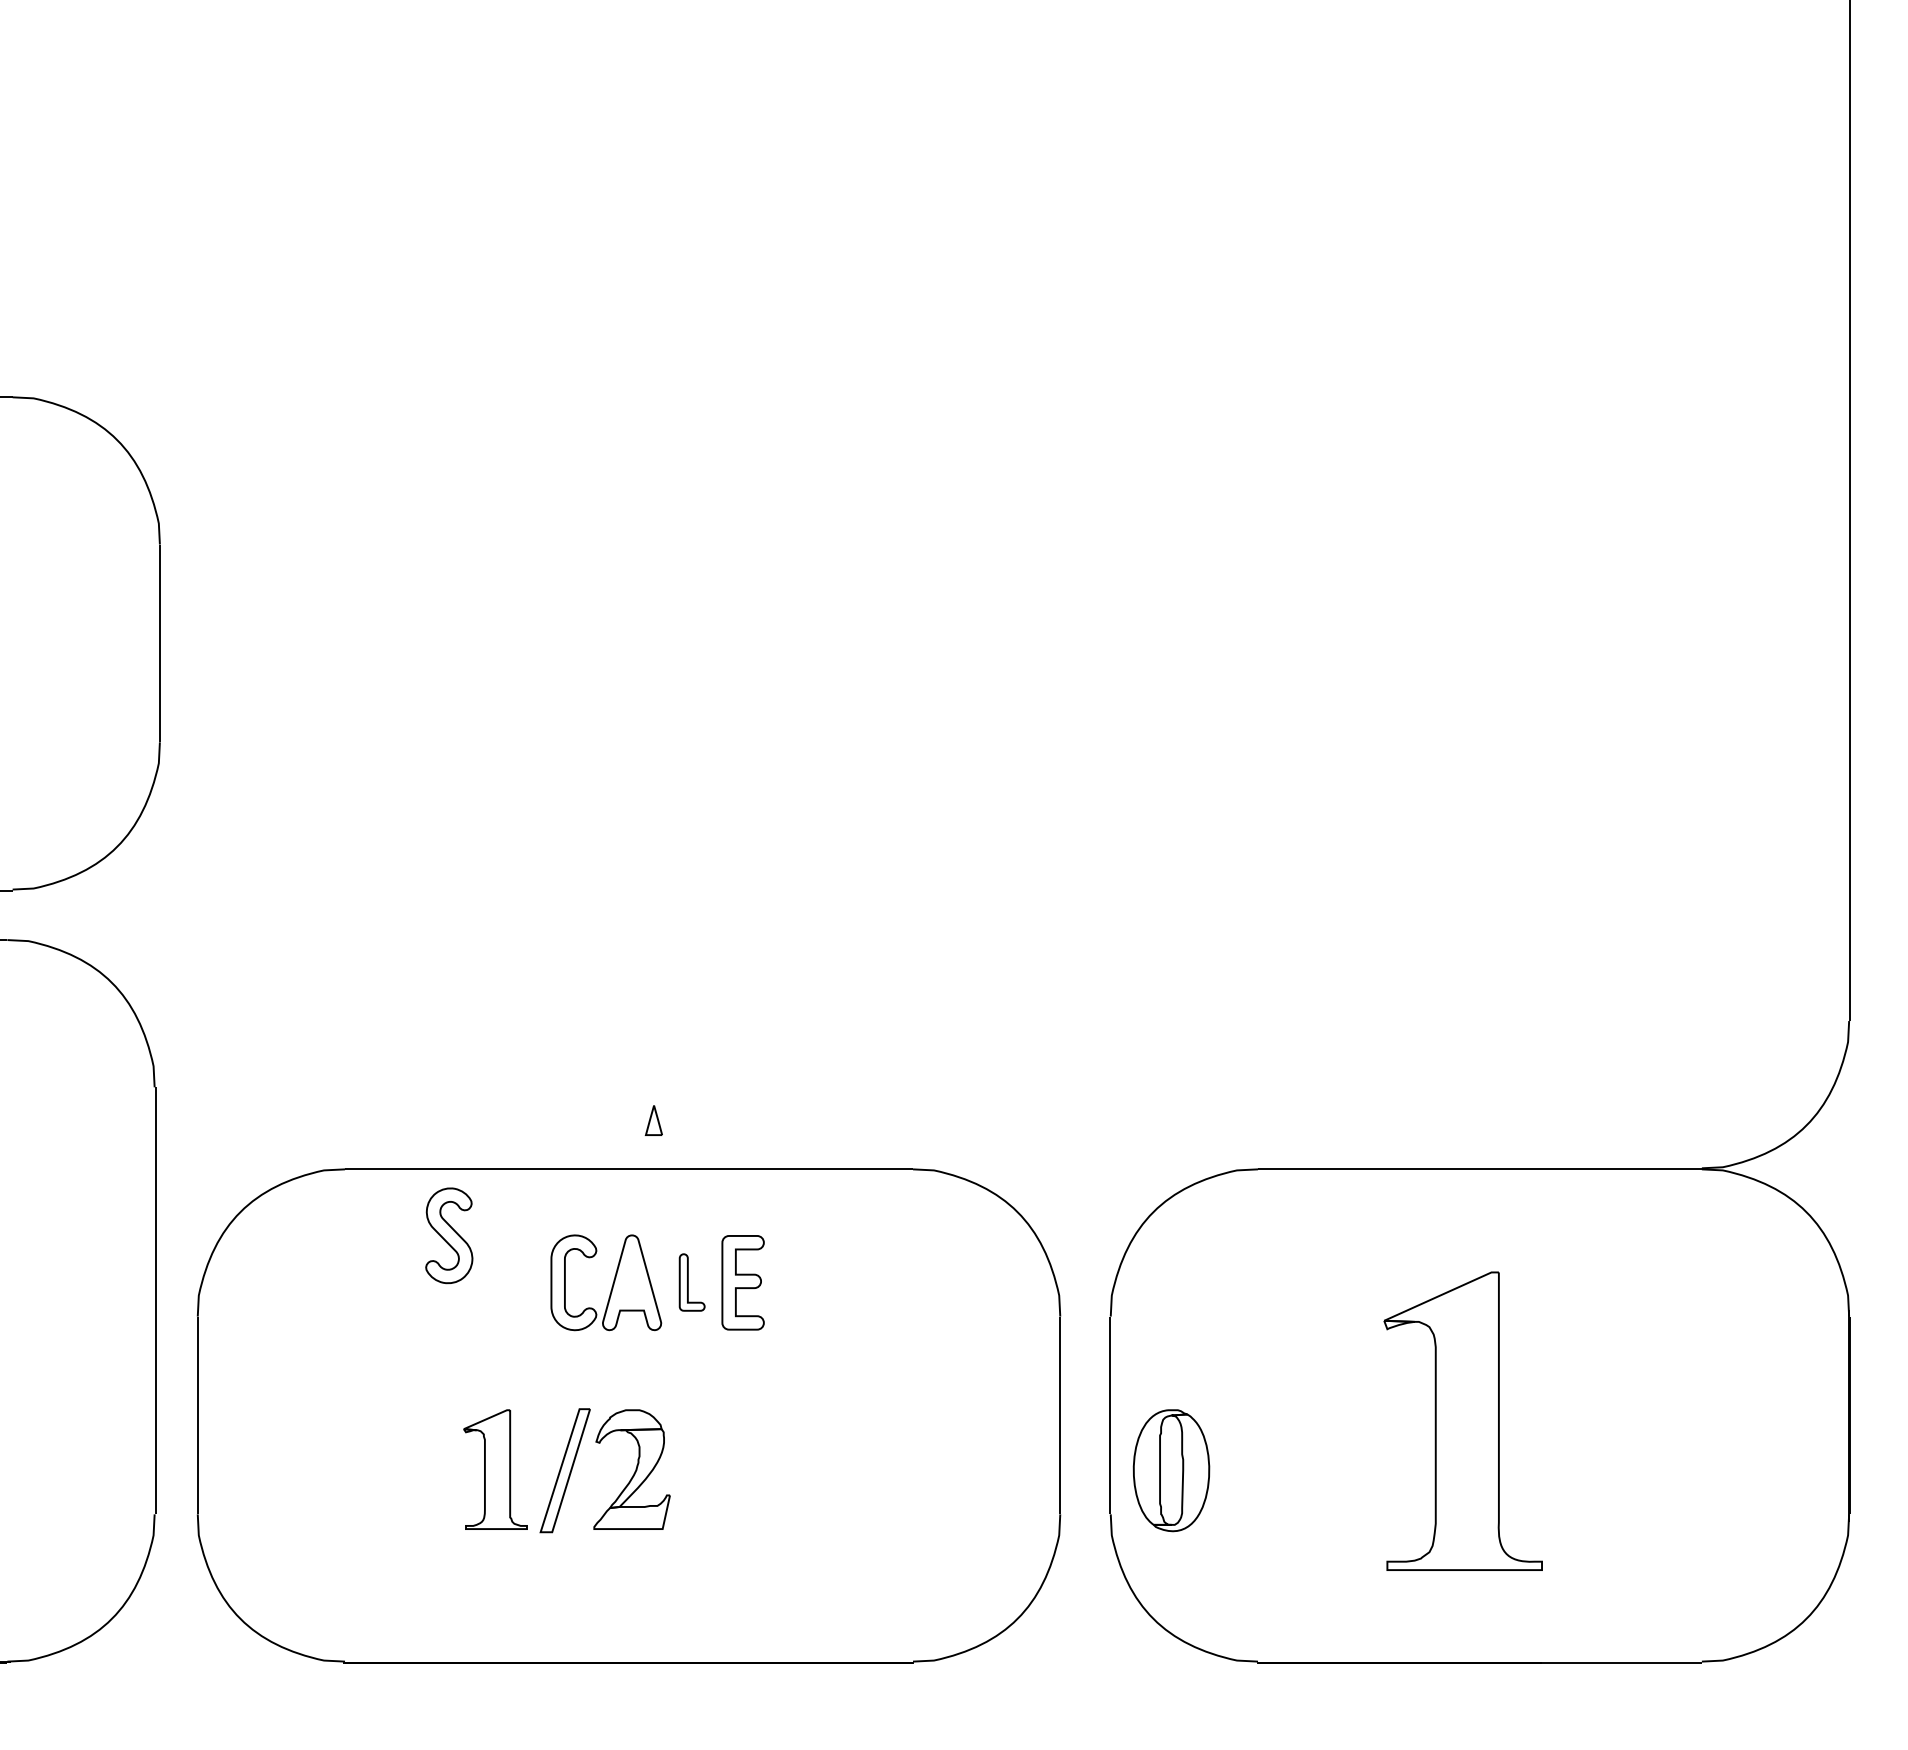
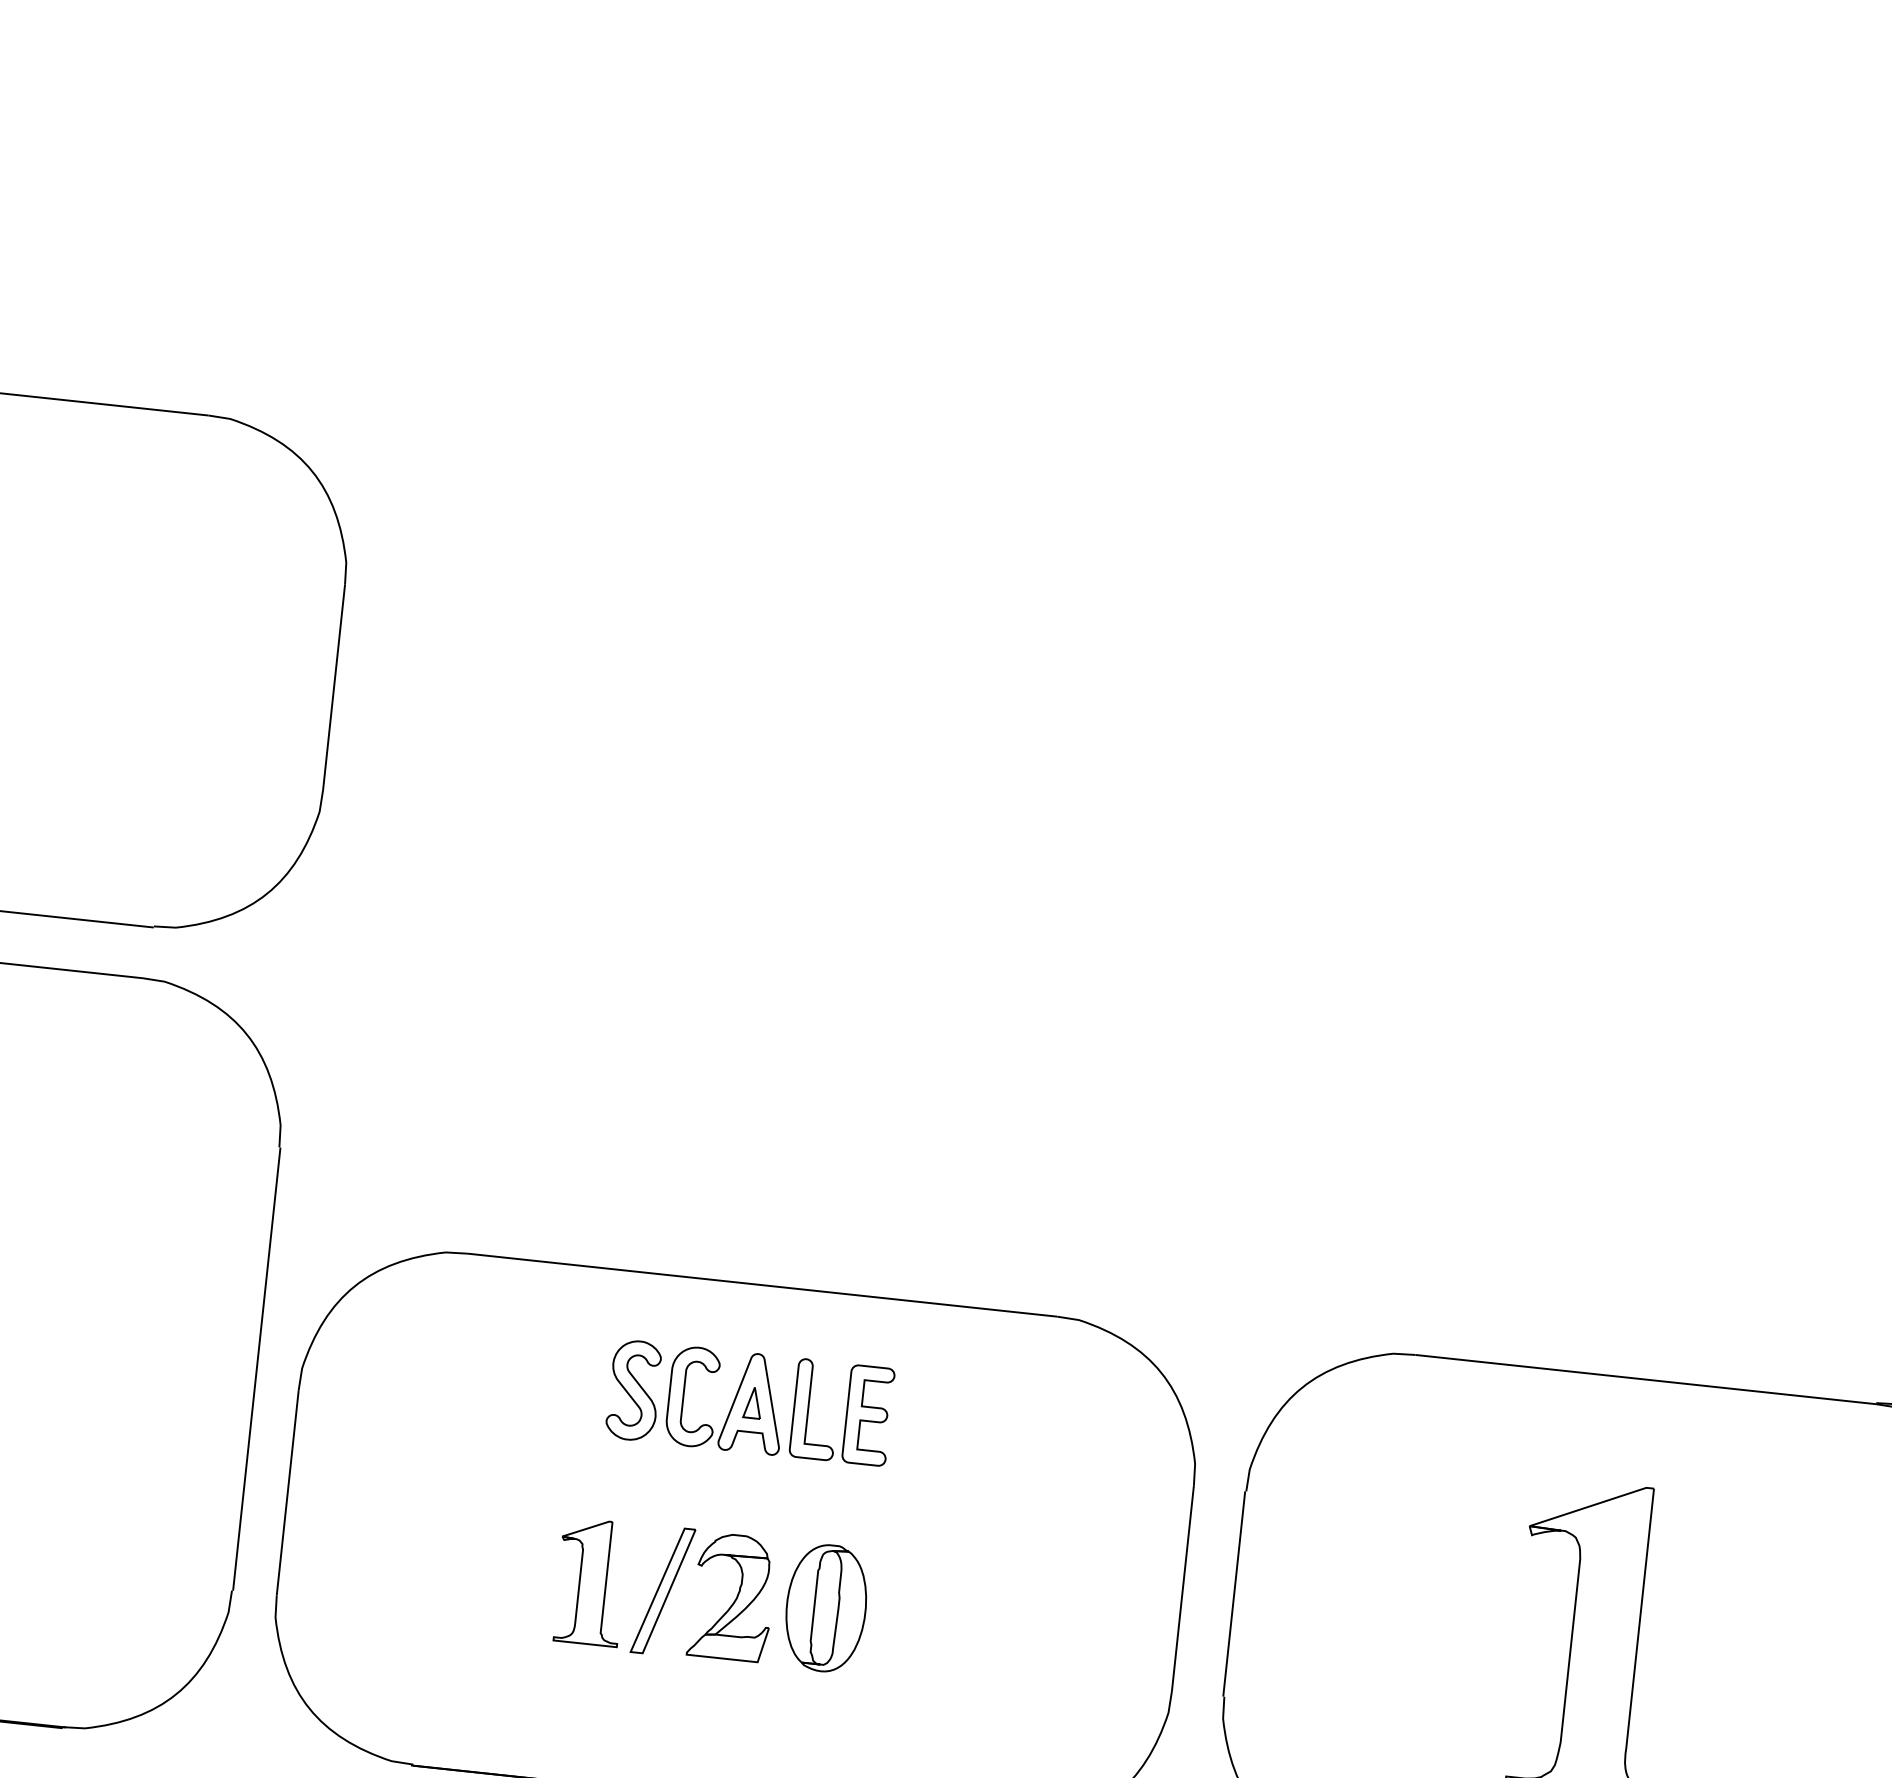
part: (653, 1120) -> (752, 1402), moved
part: (449, 1235) -> (634, 1390), moved
part: (691, 1282) -> (814, 1409), size x1.67
part: (1171, 1470) -> (826, 1608), moved

